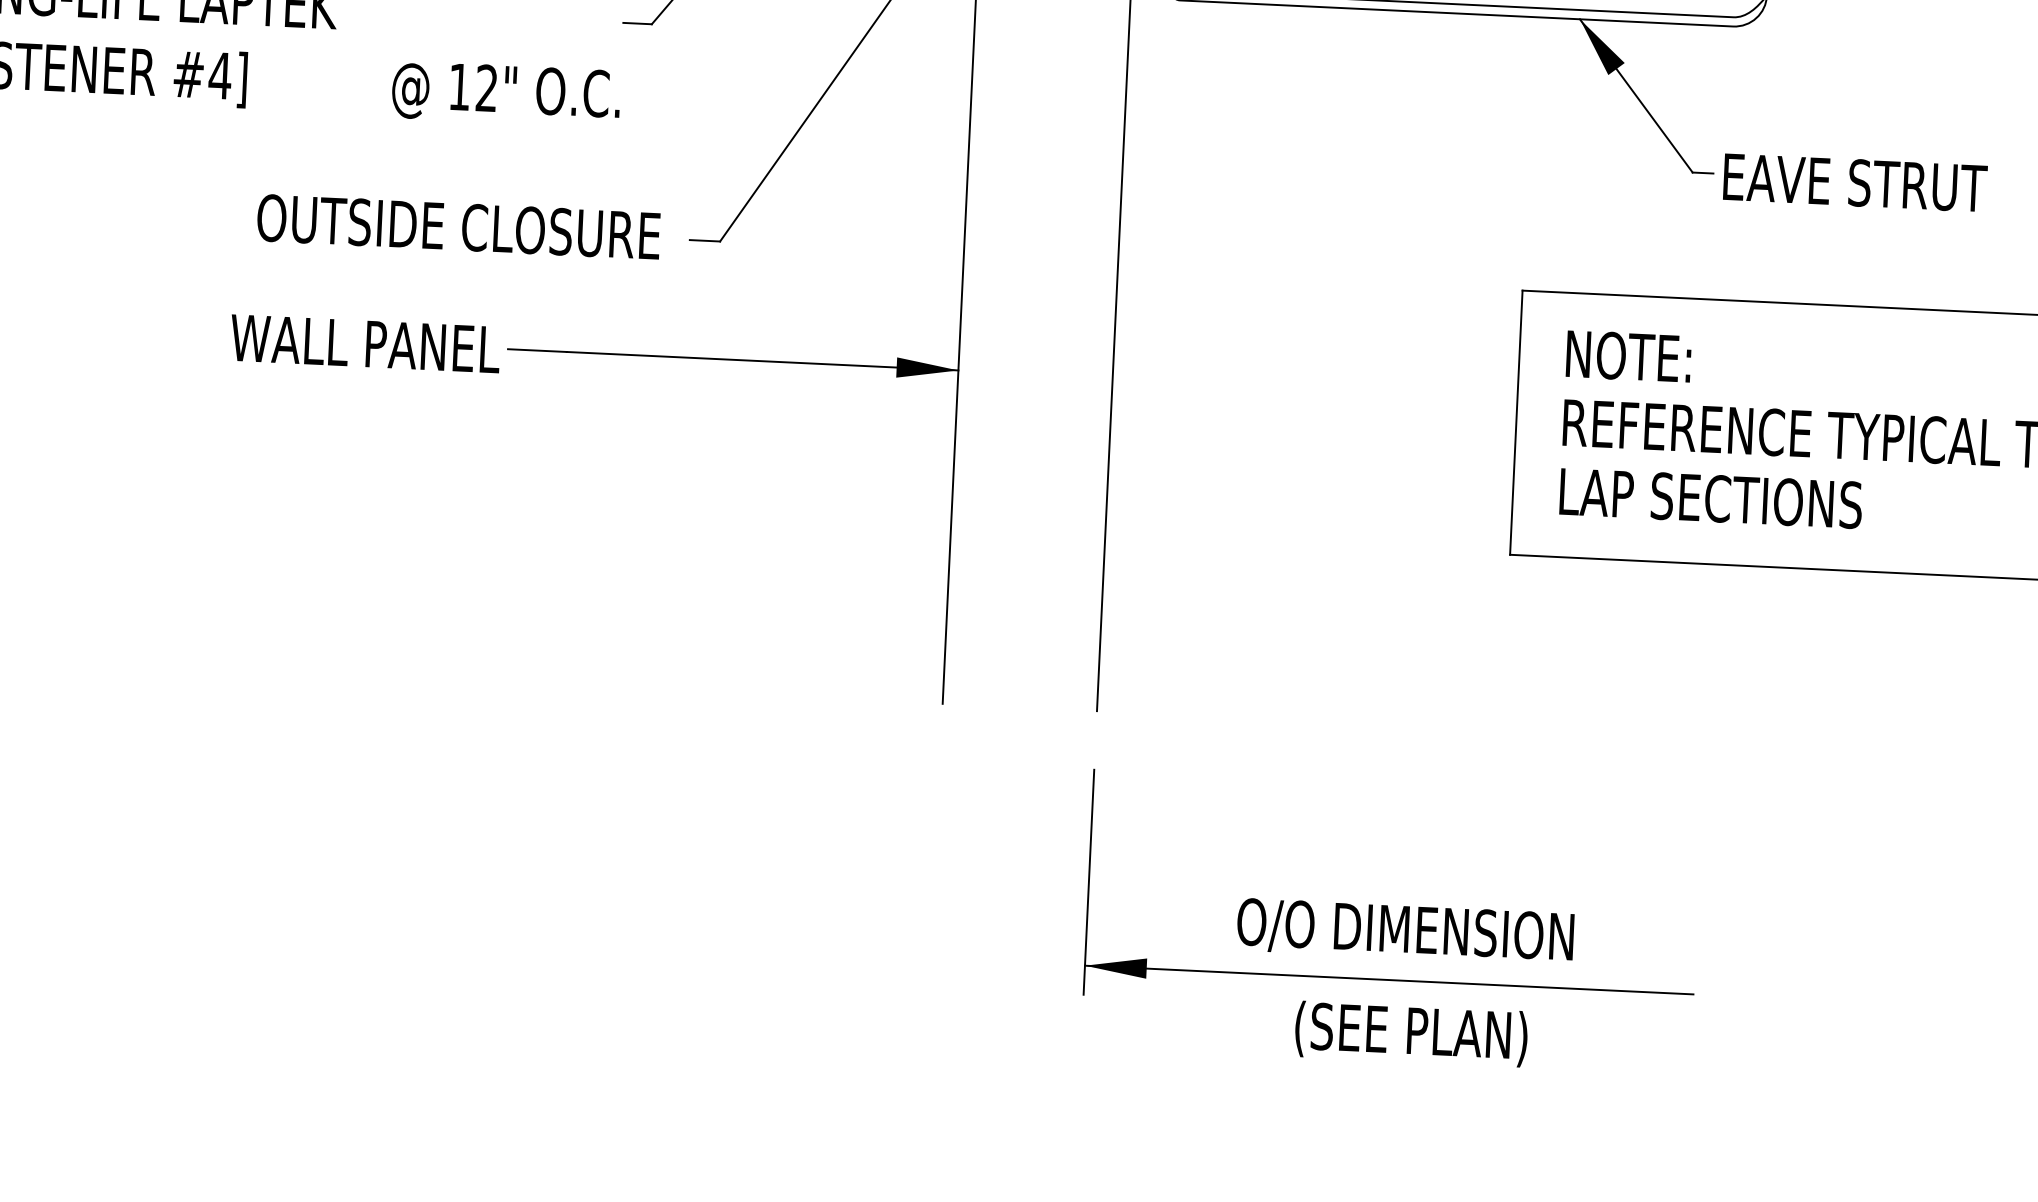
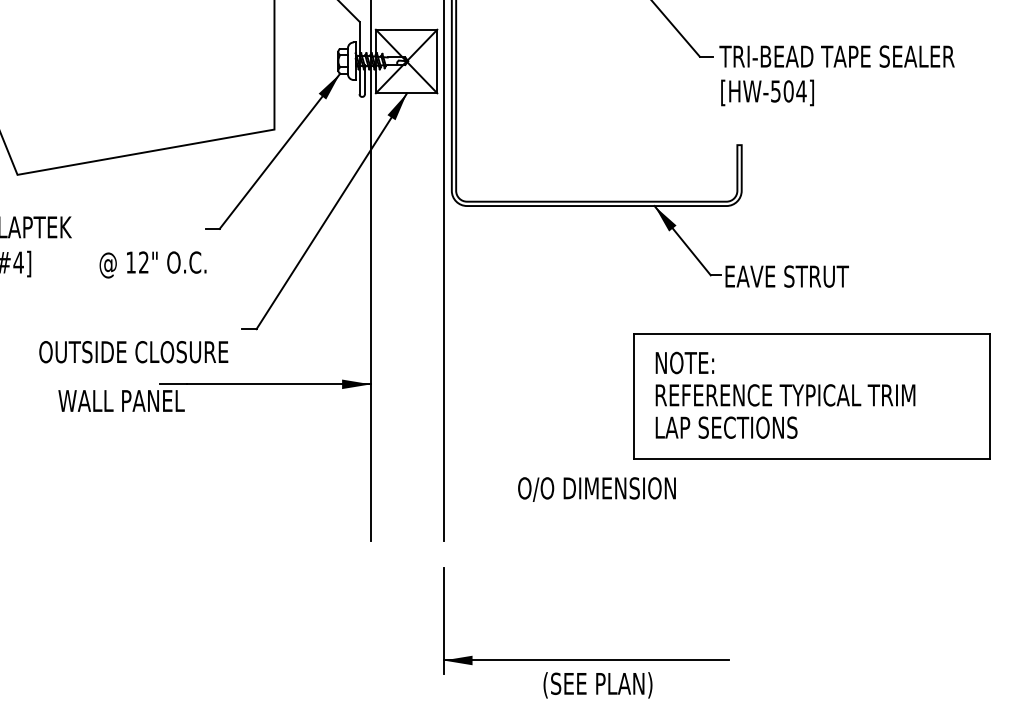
text: (458, 227) -> (133, 352), moved
text: (365, 342) -> (121, 400), moved
text: (1404, 931) -> (596, 489), moved

